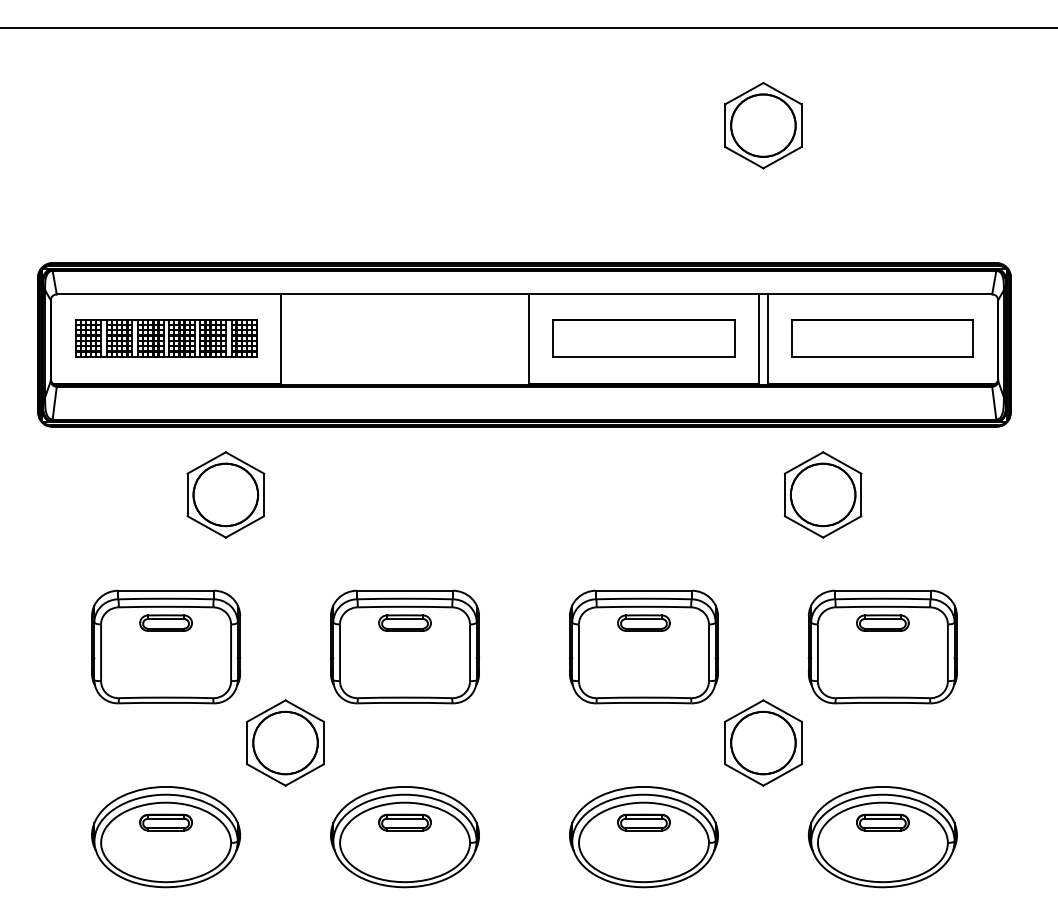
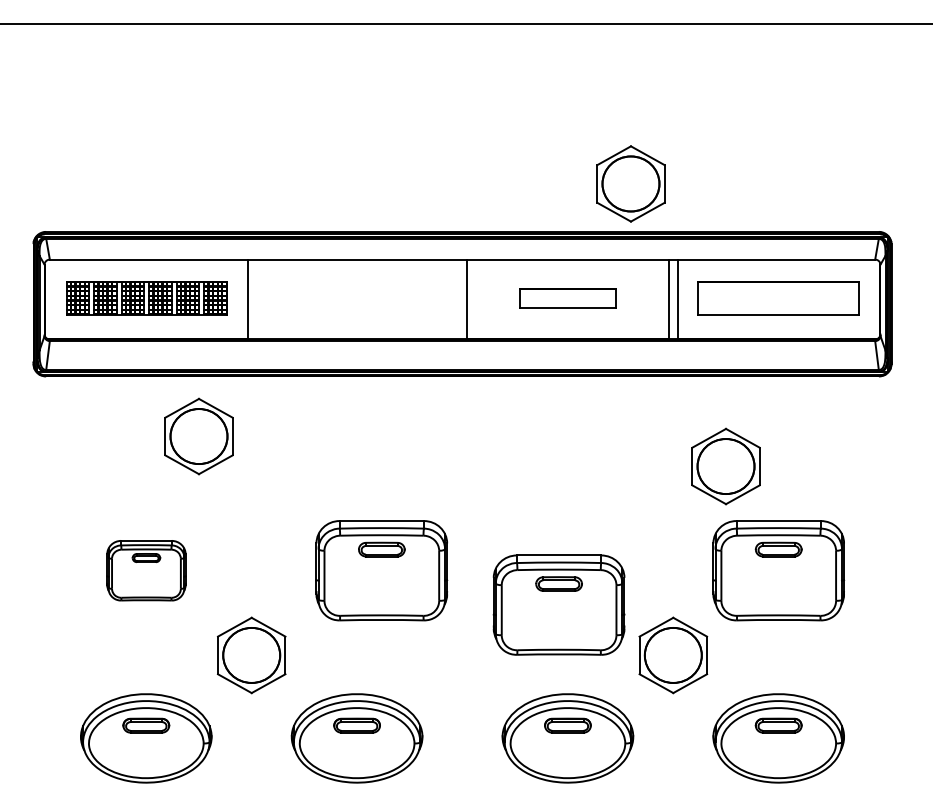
part: (763, 125) -> (631, 183), moved
part: (643, 338) -> (567, 298), size x0.6
part: (822, 494) -> (725, 466), moved
part: (166, 646) -> (146, 570), size x0.6
part: (404, 646) -> (381, 570), moved
part: (643, 646) -> (558, 604), moved

